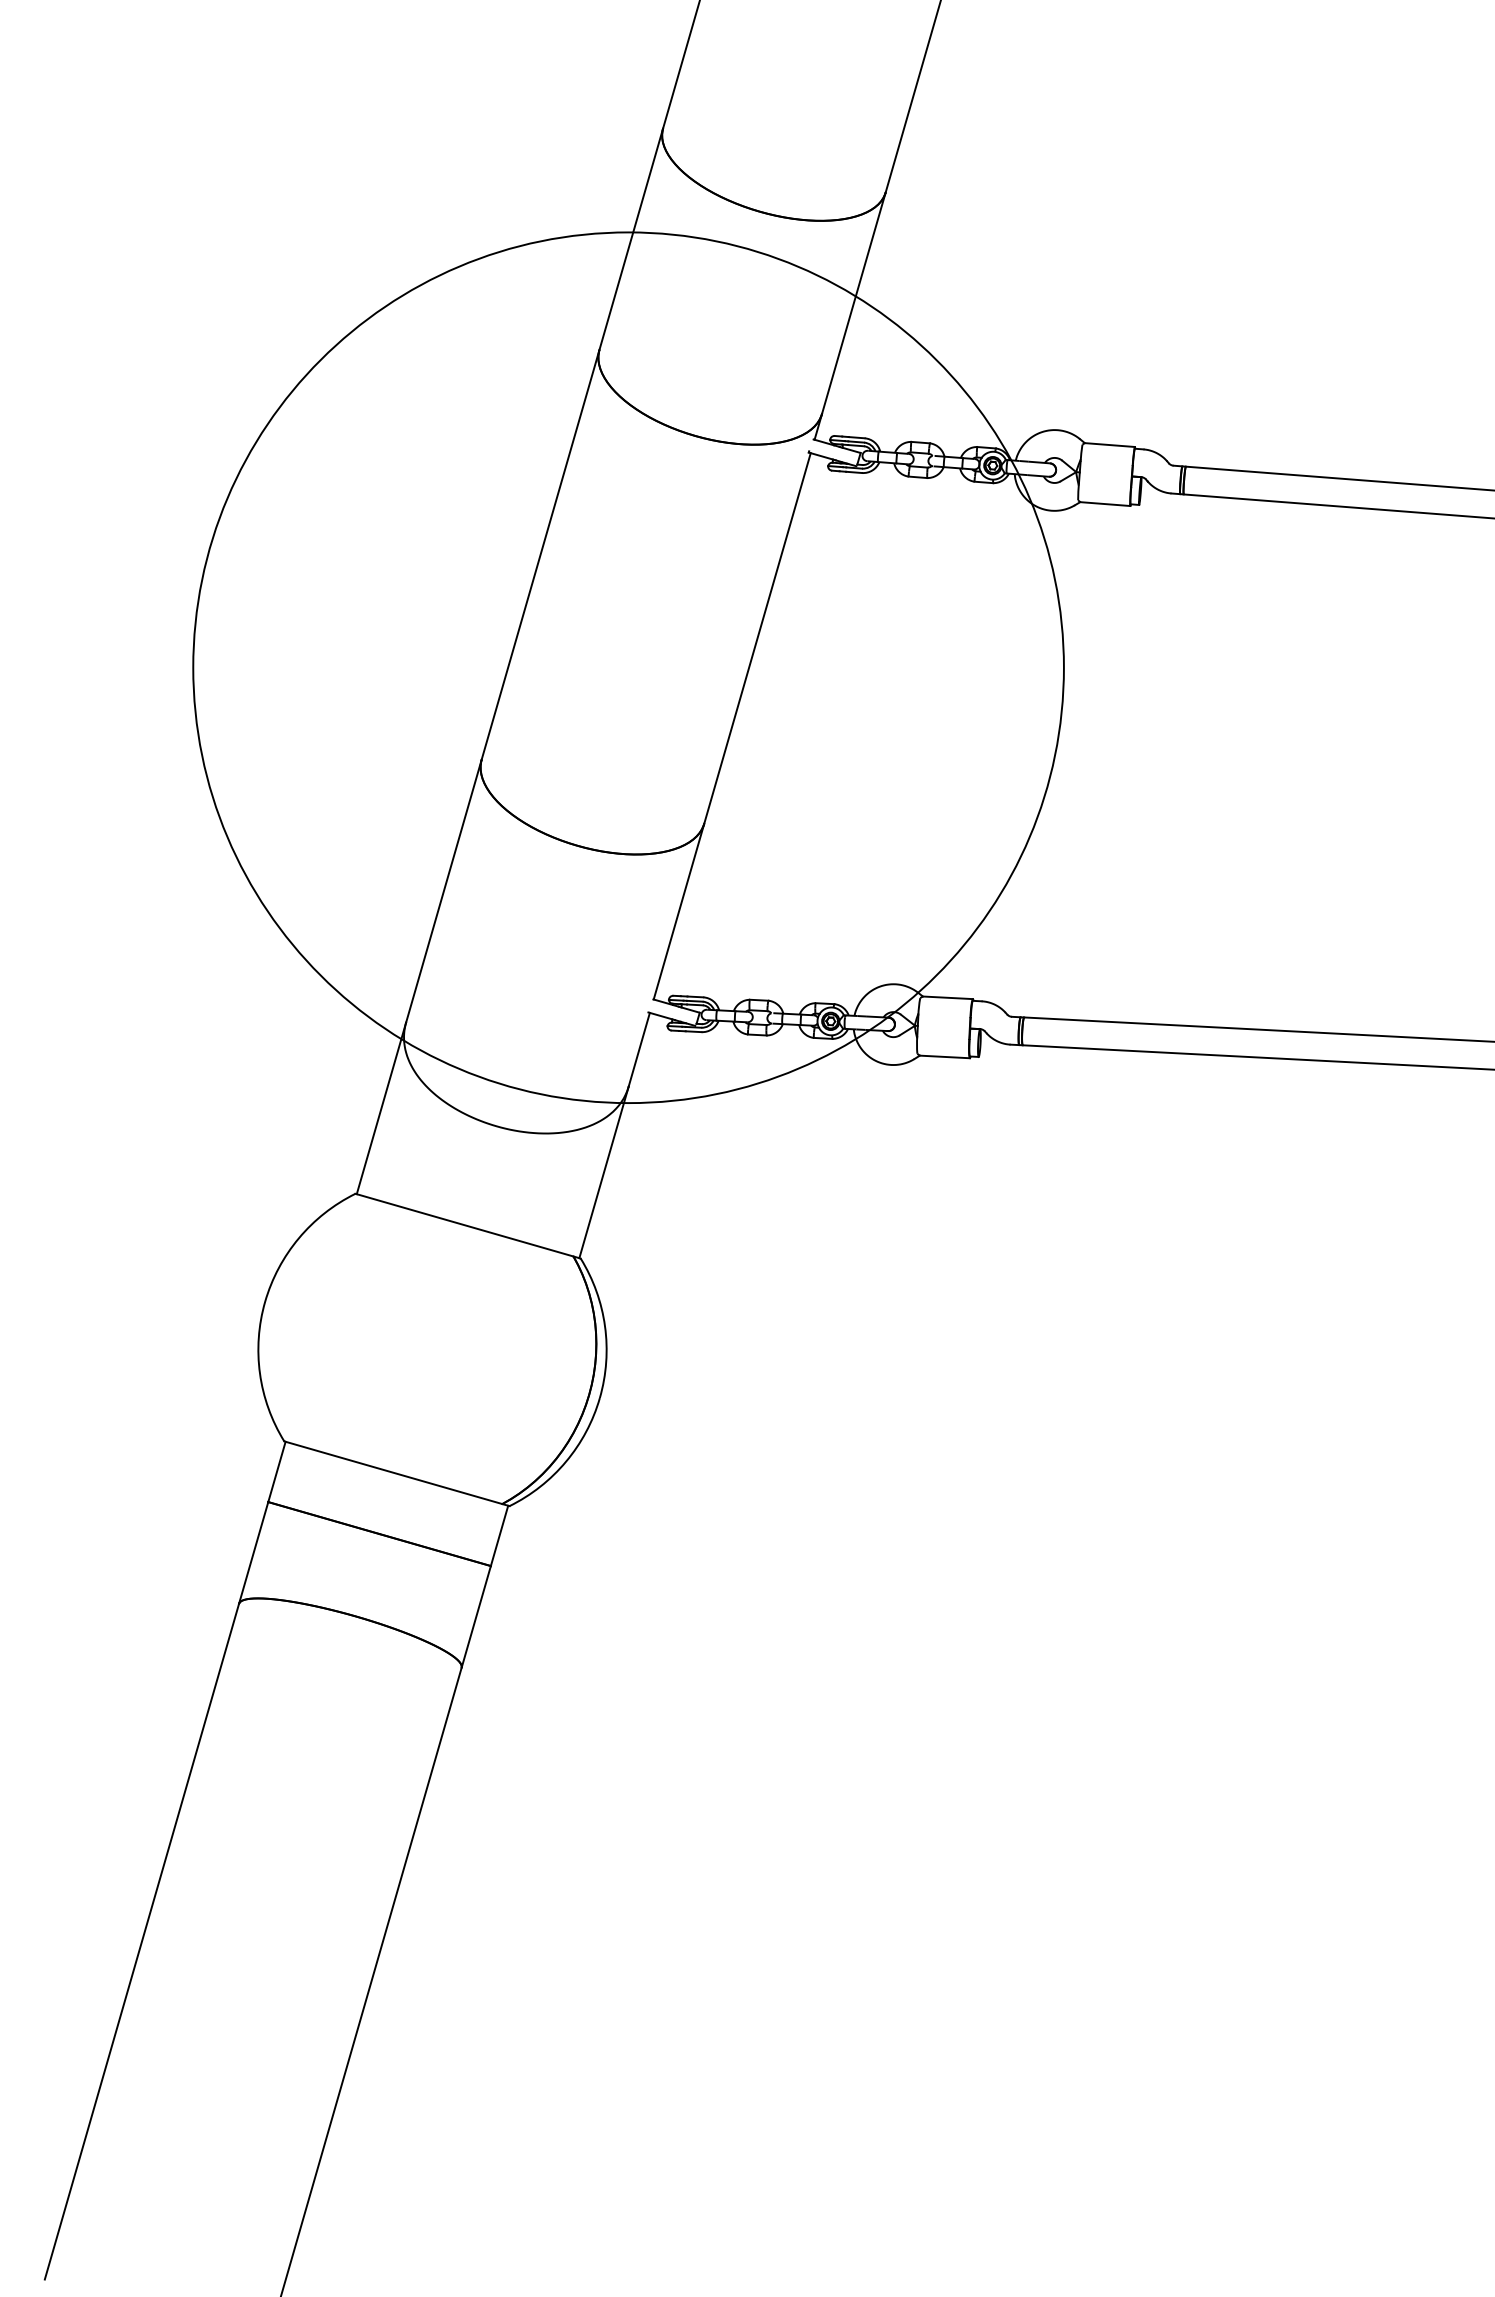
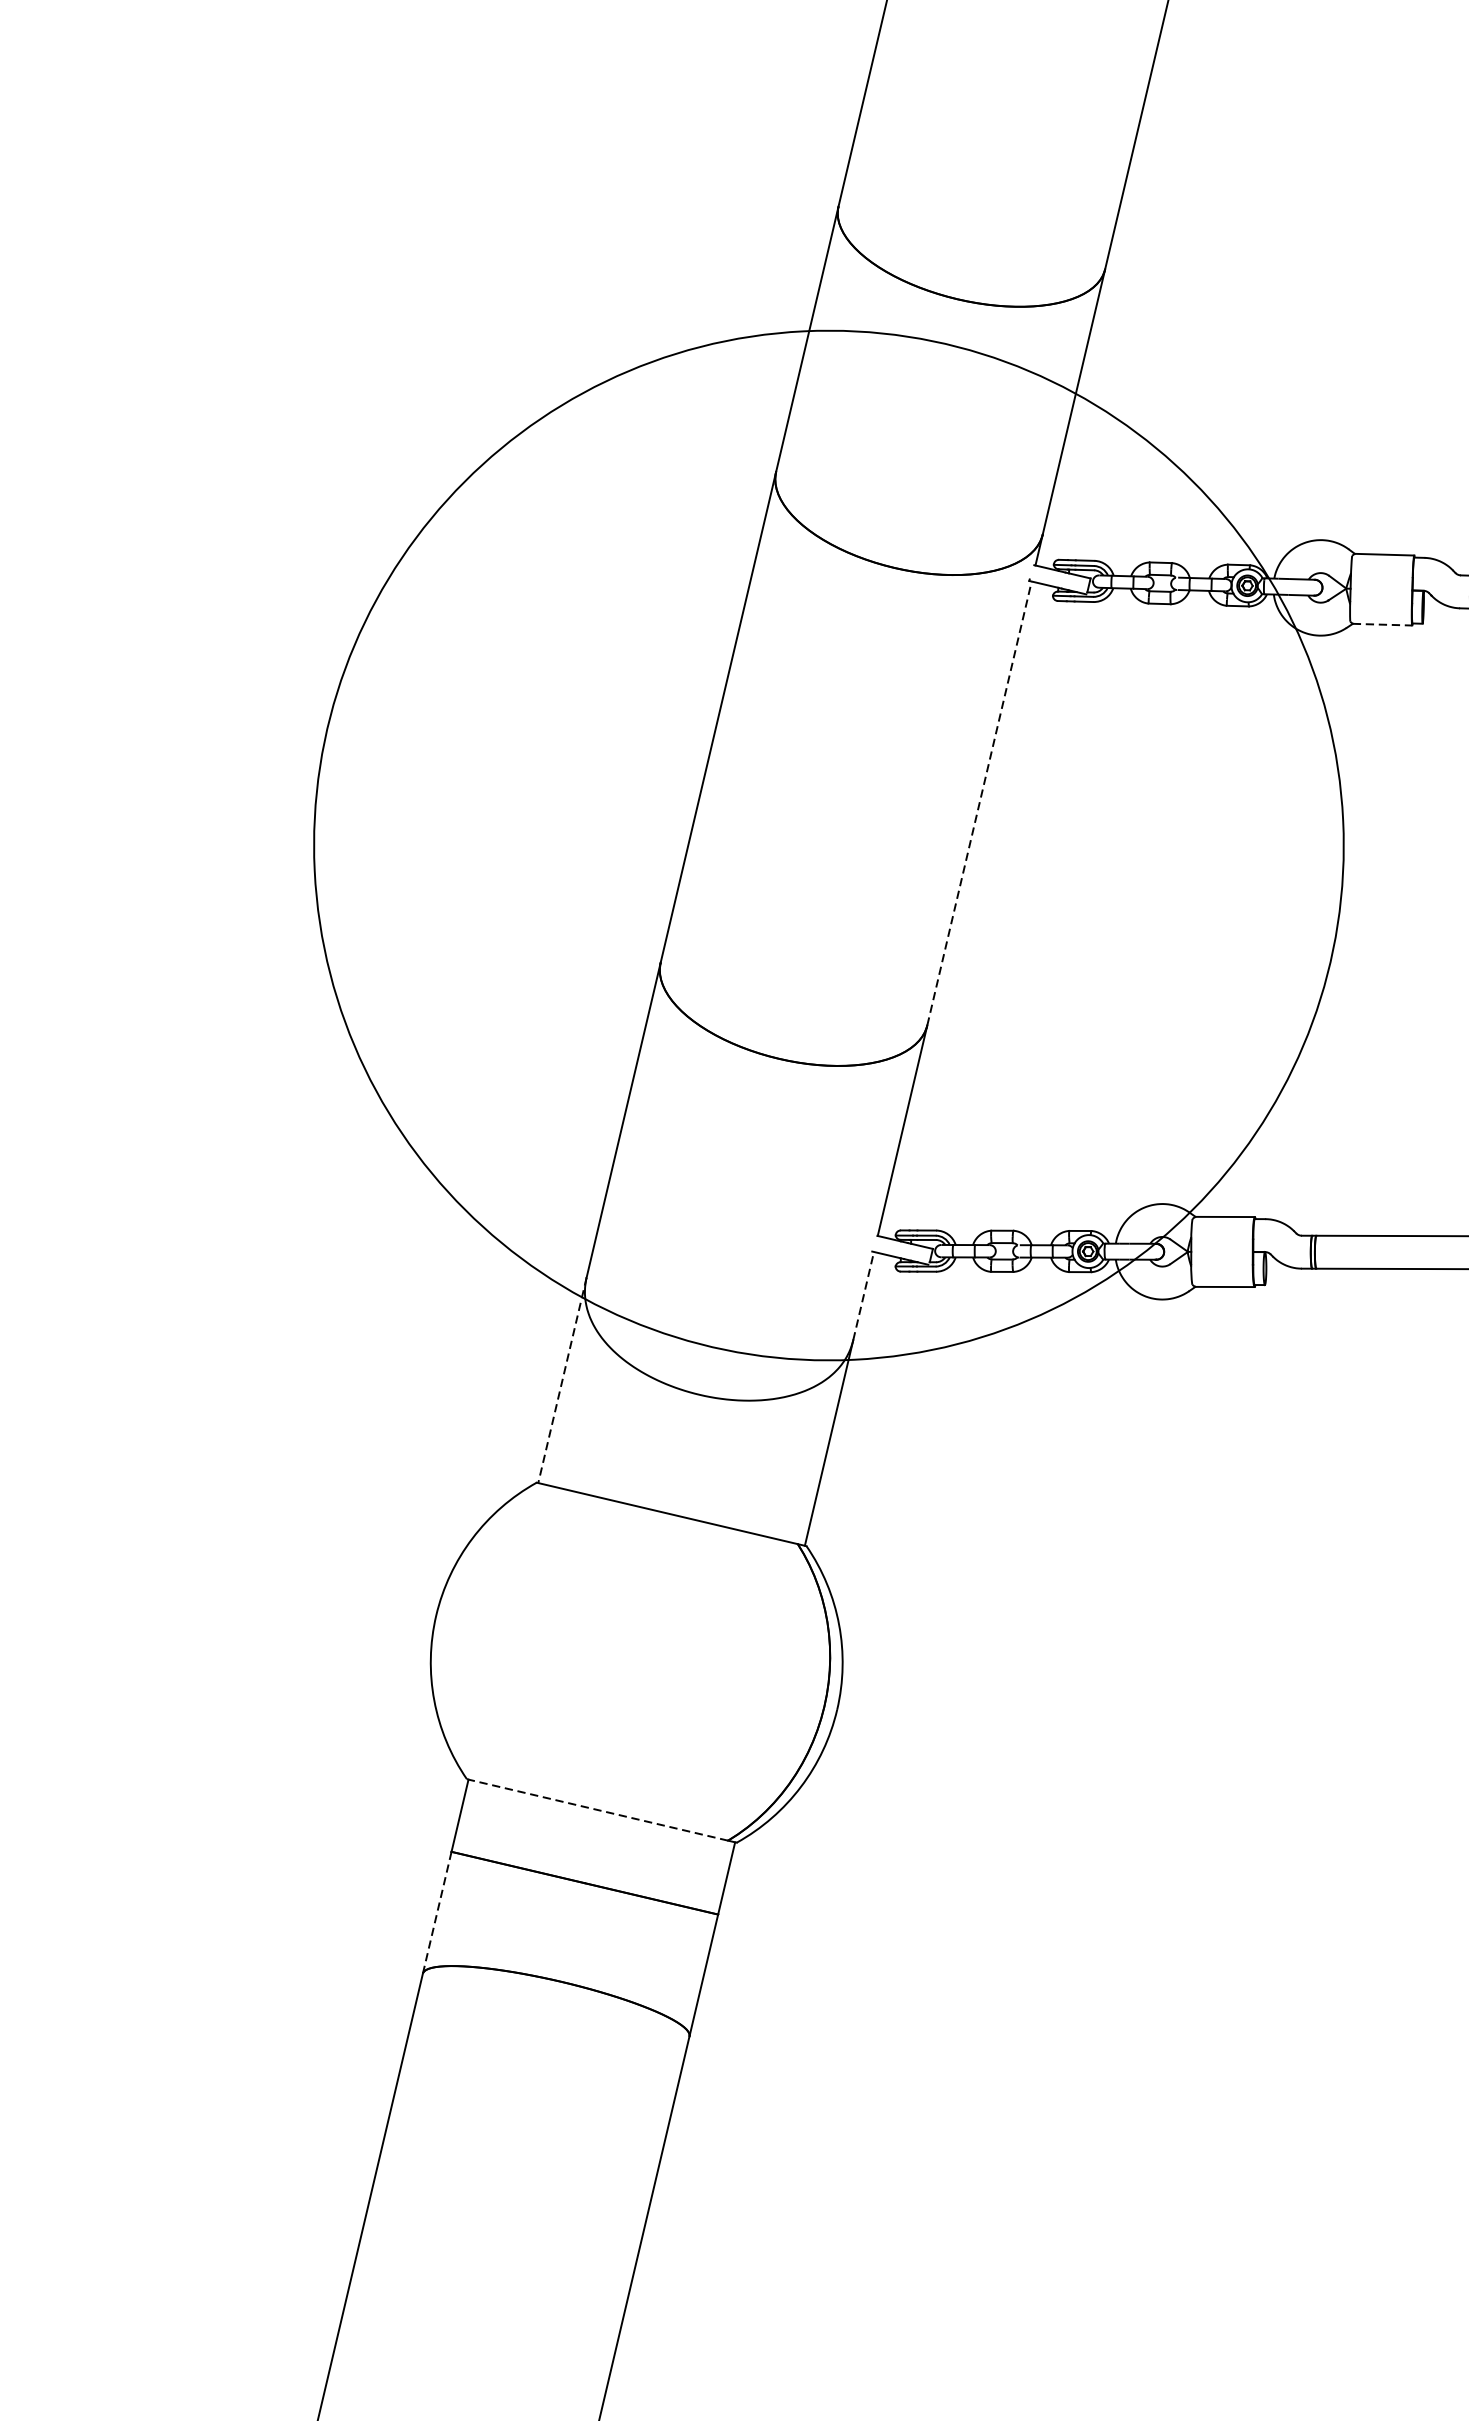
line: (1105, 504) -> (1382, 625), solid -> dashed
line: (757, 638) -> (979, 803), solid -> dashed
line: (639, 1049) -> (863, 1295), solid -> dashed
line: (381, 1108) -> (562, 1380), solid -> dashed
line: (392, 1472) -> (596, 1809), solid -> dashed
line: (253, 1552) -> (436, 1912), solid -> dashed

